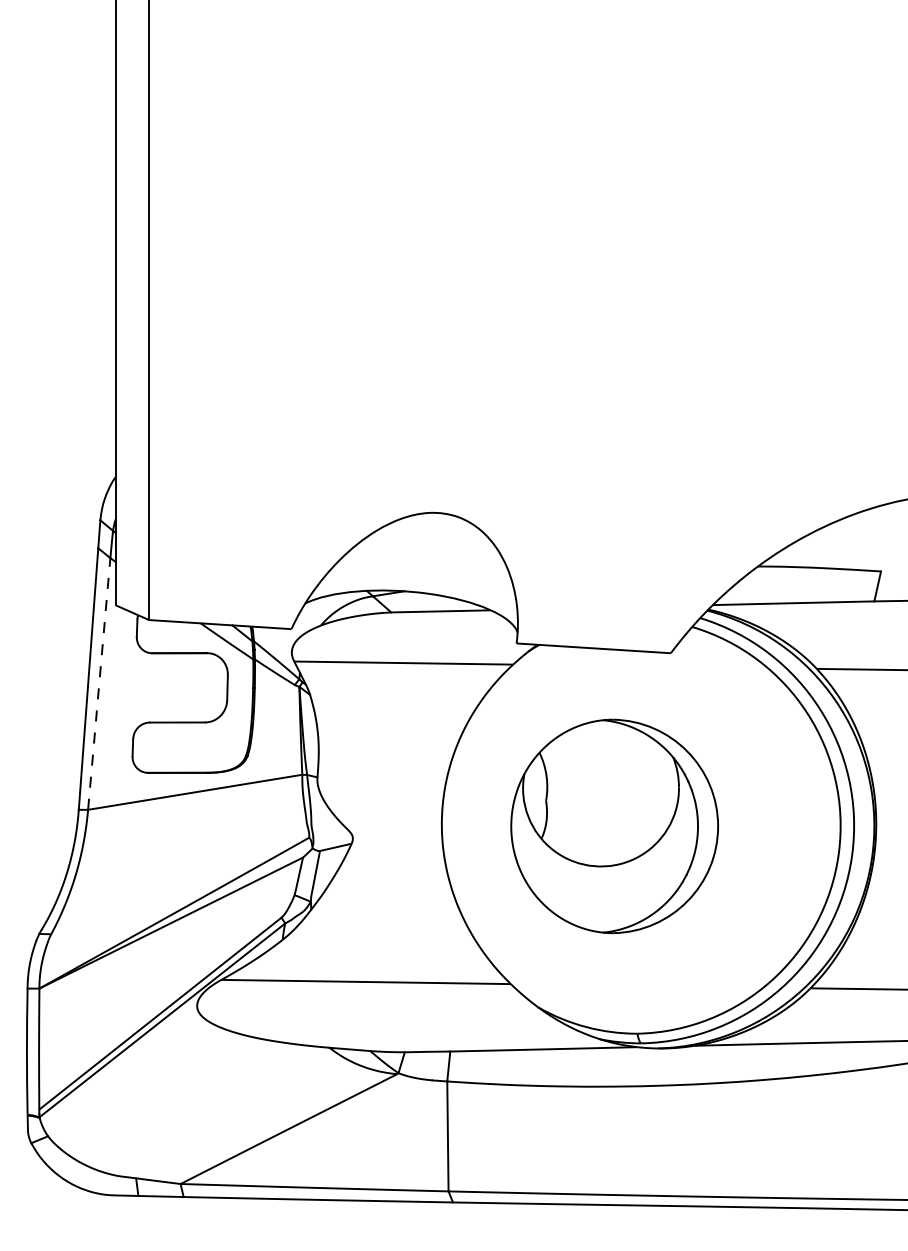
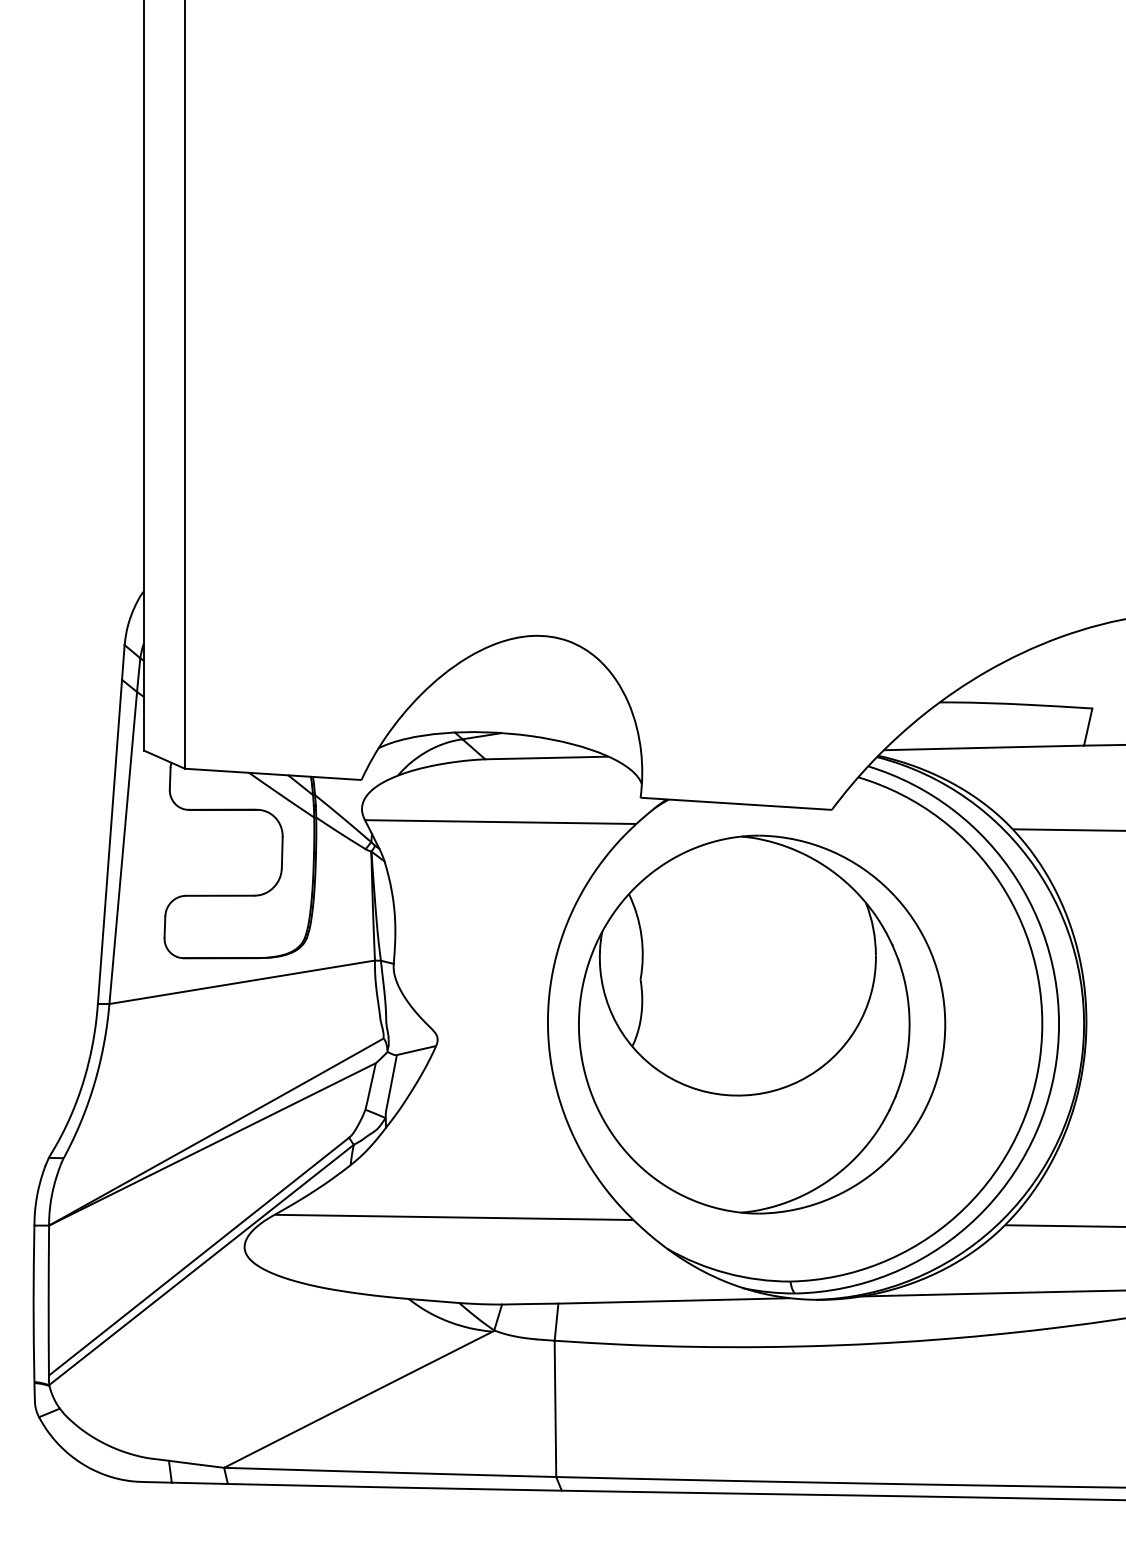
line: (99, 683) -> (123, 847), dashed -> solid
part: (614, 826) -> (762, 1024), size x1.43

